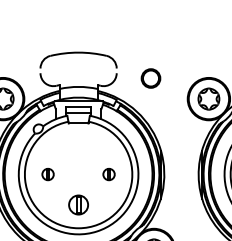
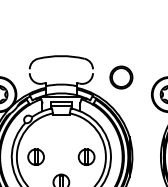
part: (150, 78) -> (120, 77), size x1.43
part: (47, 174) -> (35, 157), size x1.67
part: (108, 174) -> (86, 157), size x1.67

